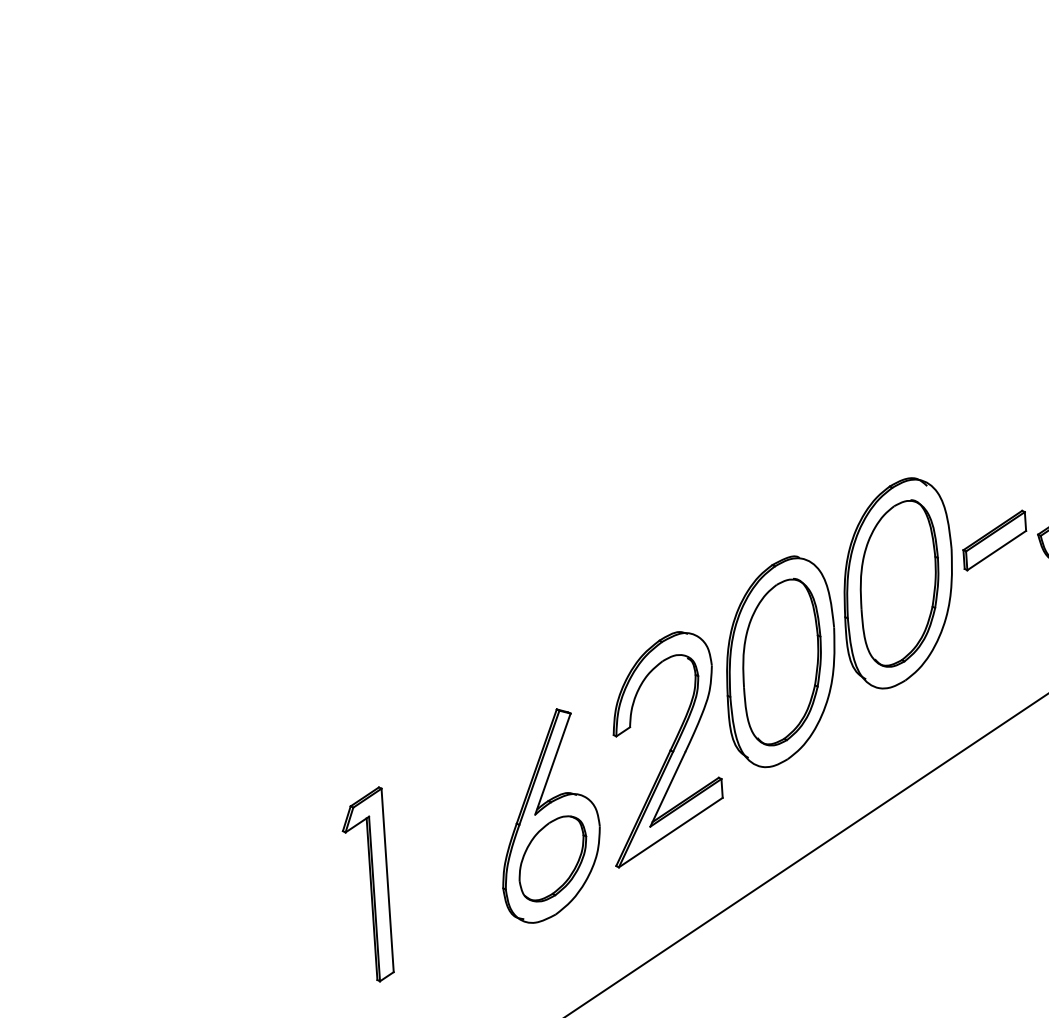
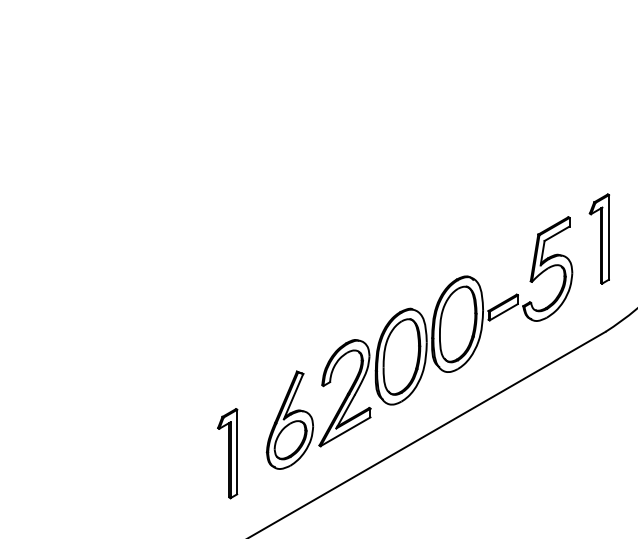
part: (366, 884) -> (227, 453), moved

